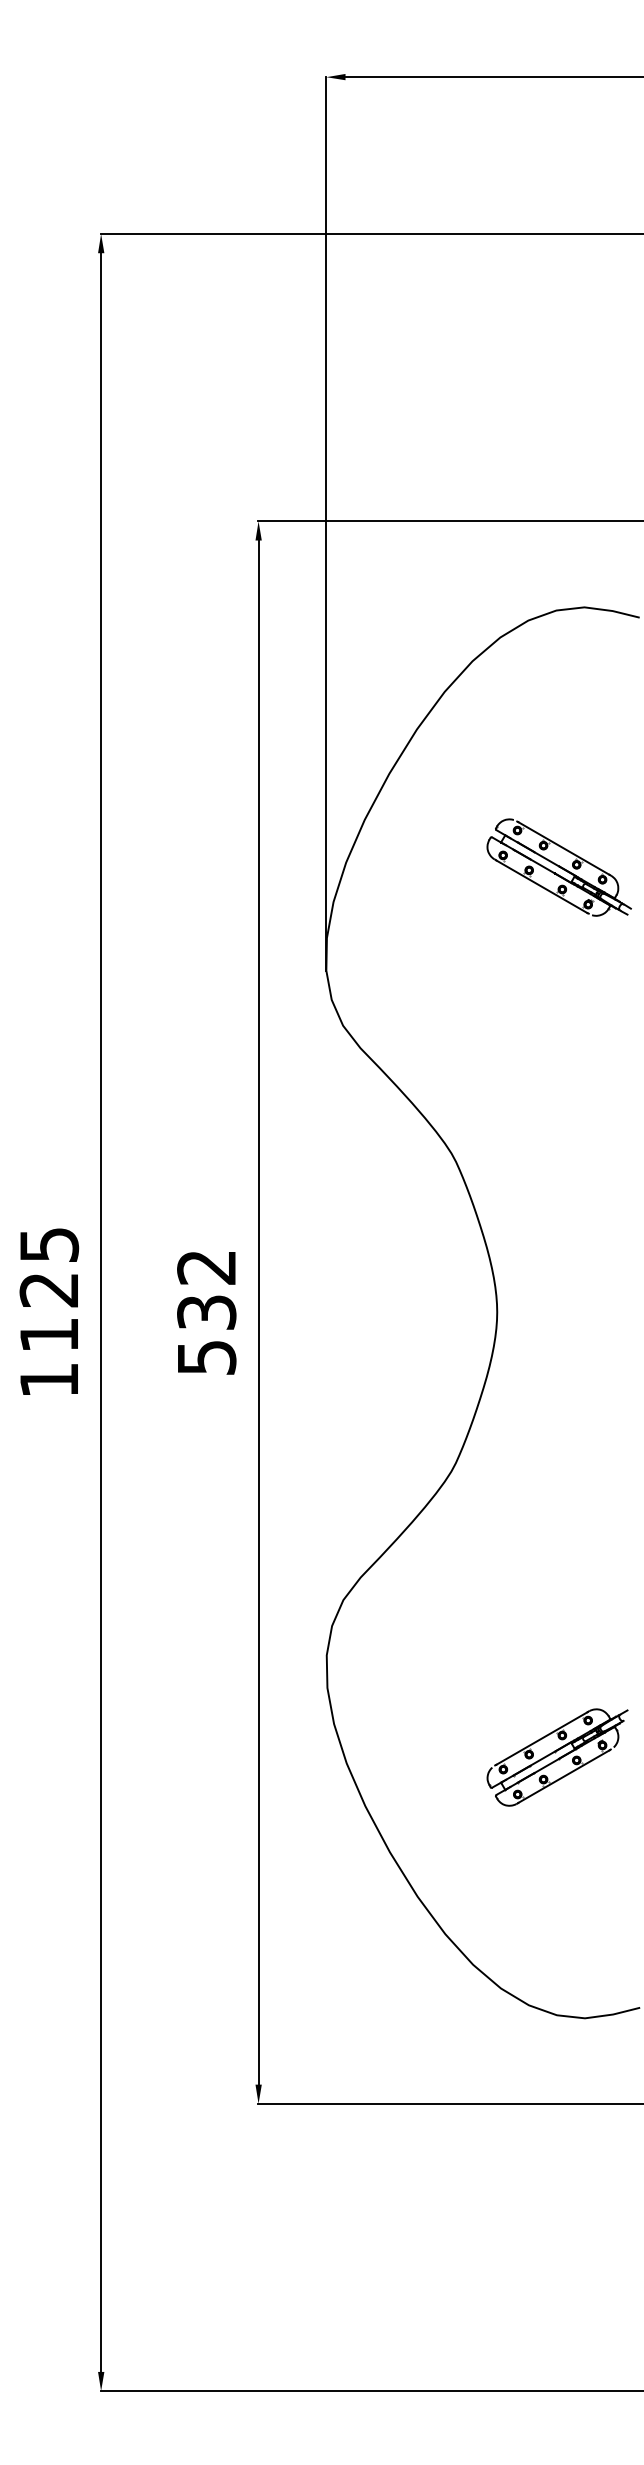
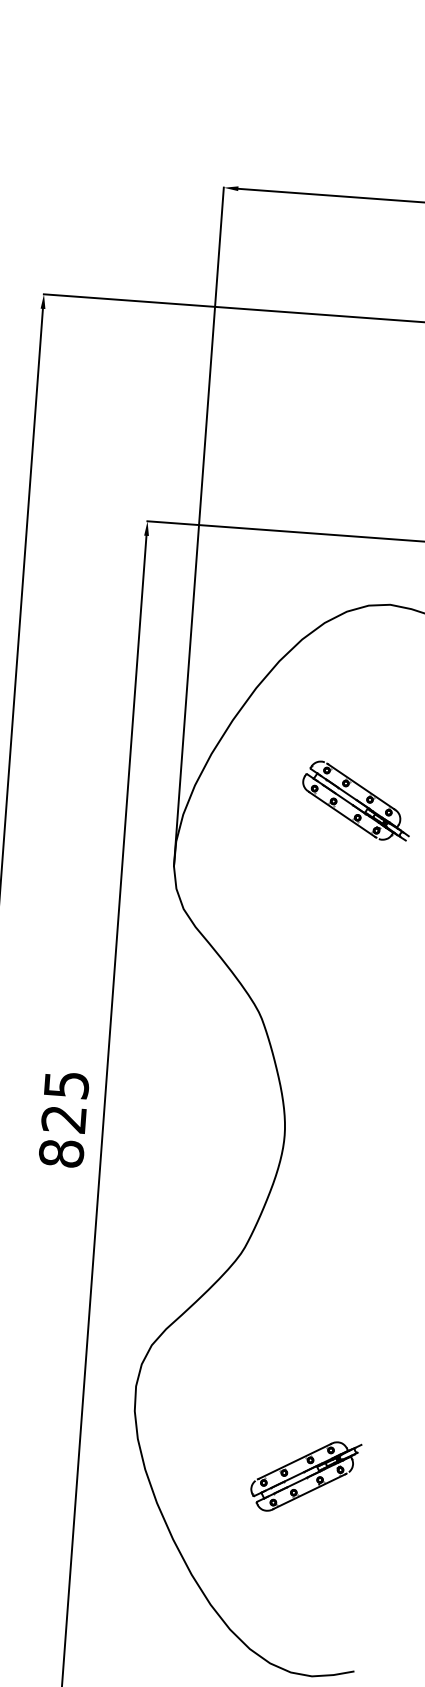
text: (206, 1313) -> (63, 1119), 532 -> 825

